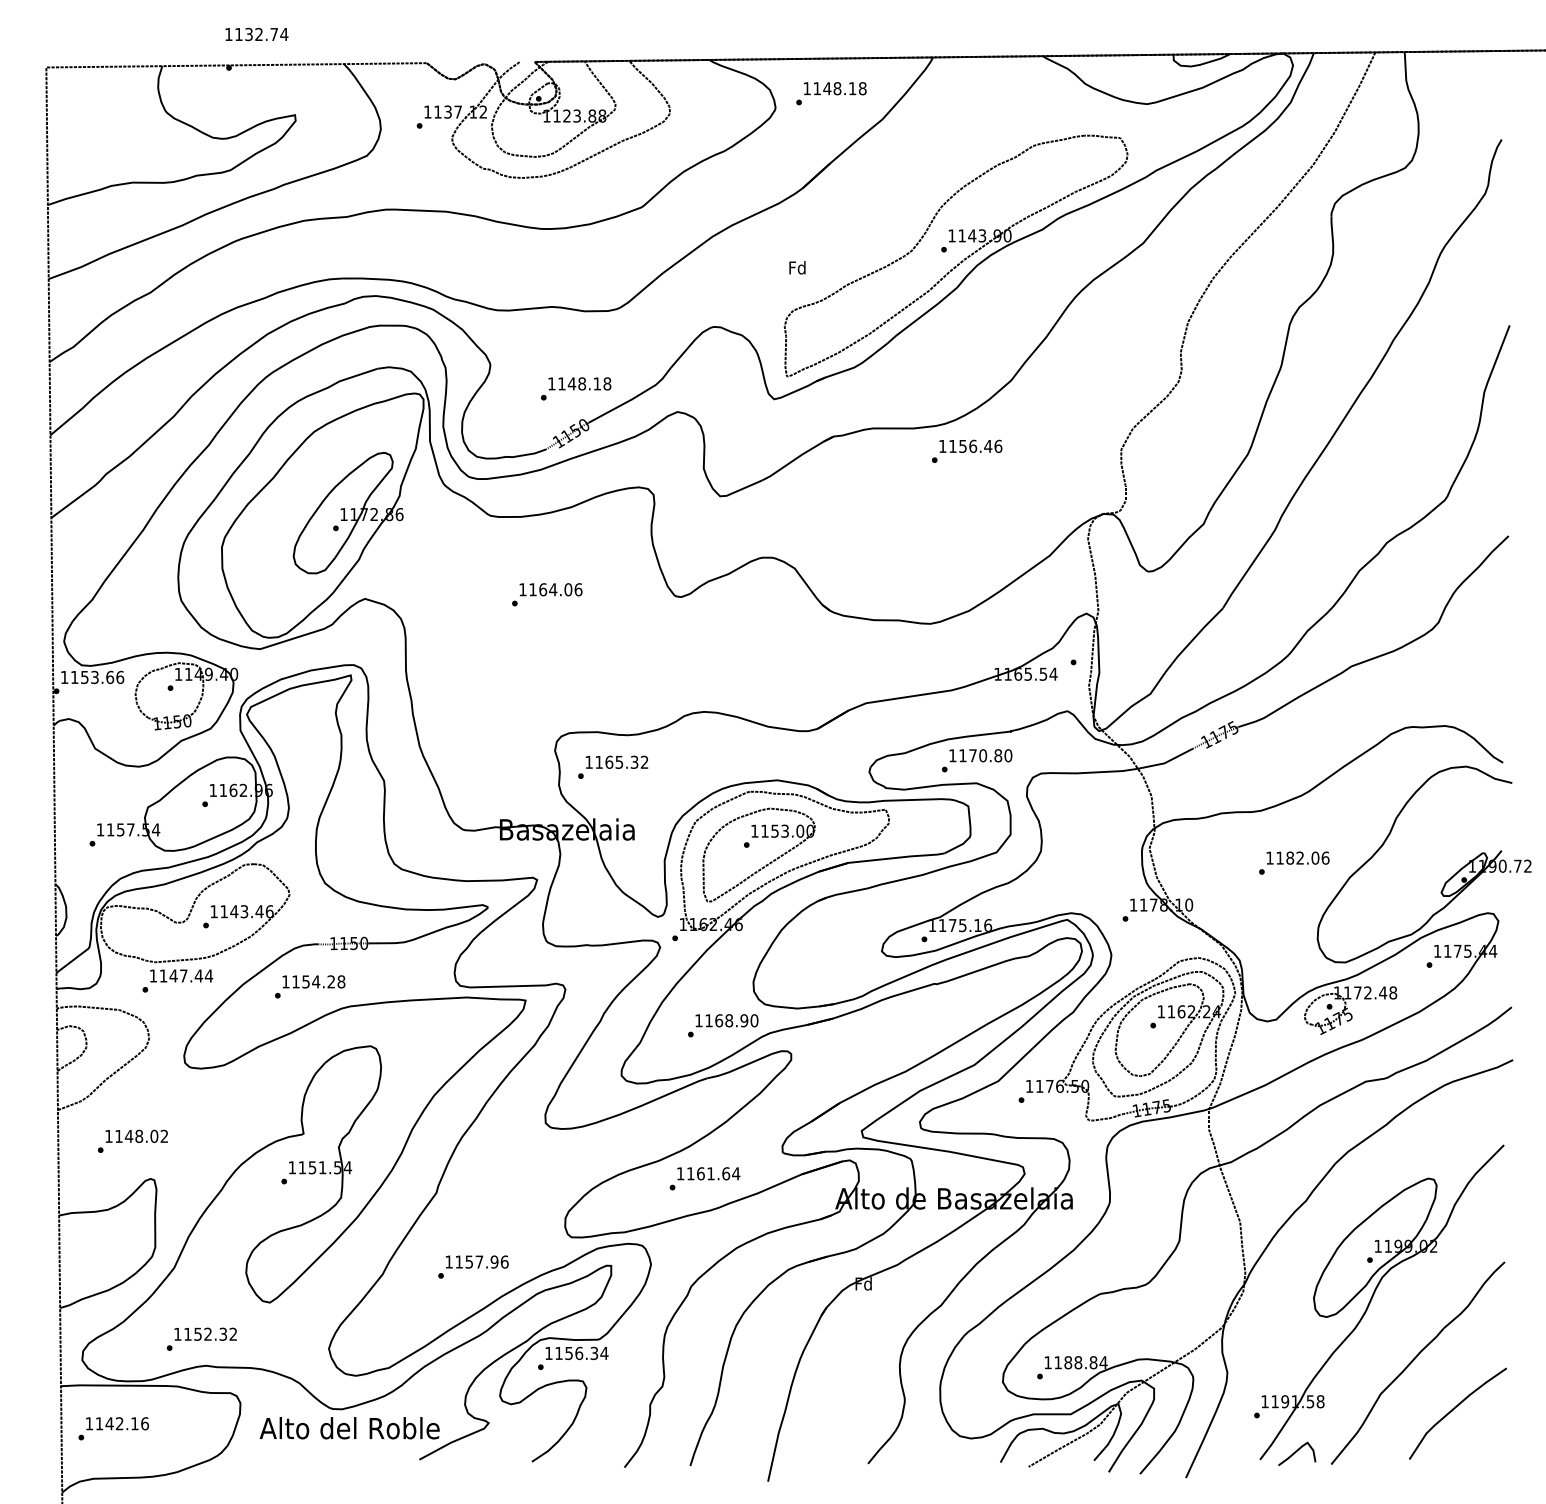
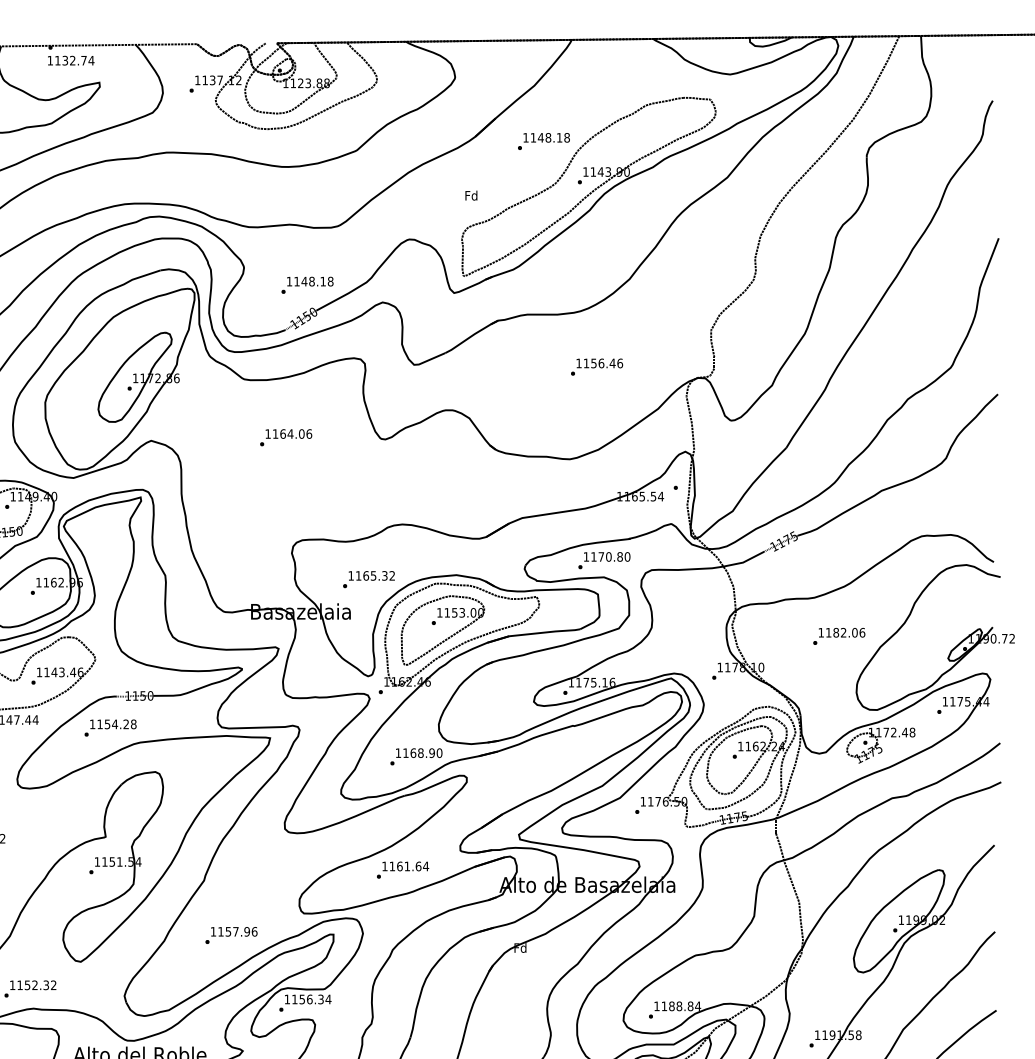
text: (256, 34) -> (70, 60), moved
text: (831, 93) -> (543, 141), moved
text: (967, 450) -> (597, 366), moved
text: (613, 766) -> (369, 578), moved

